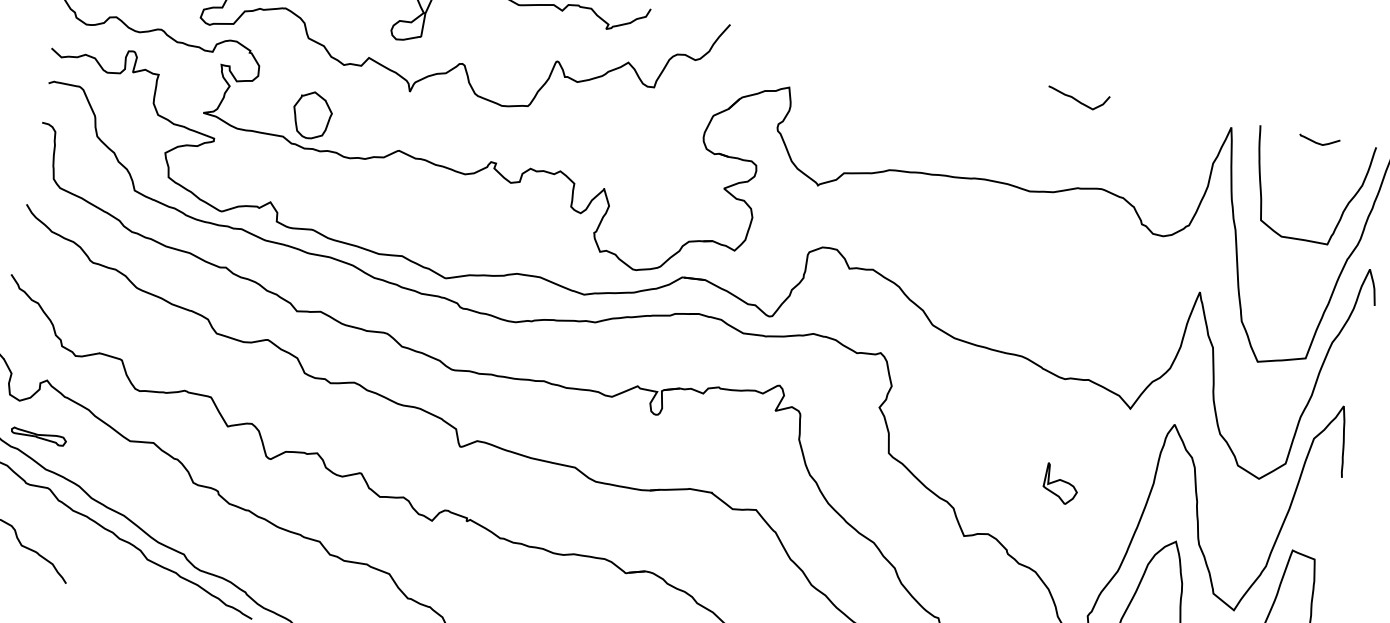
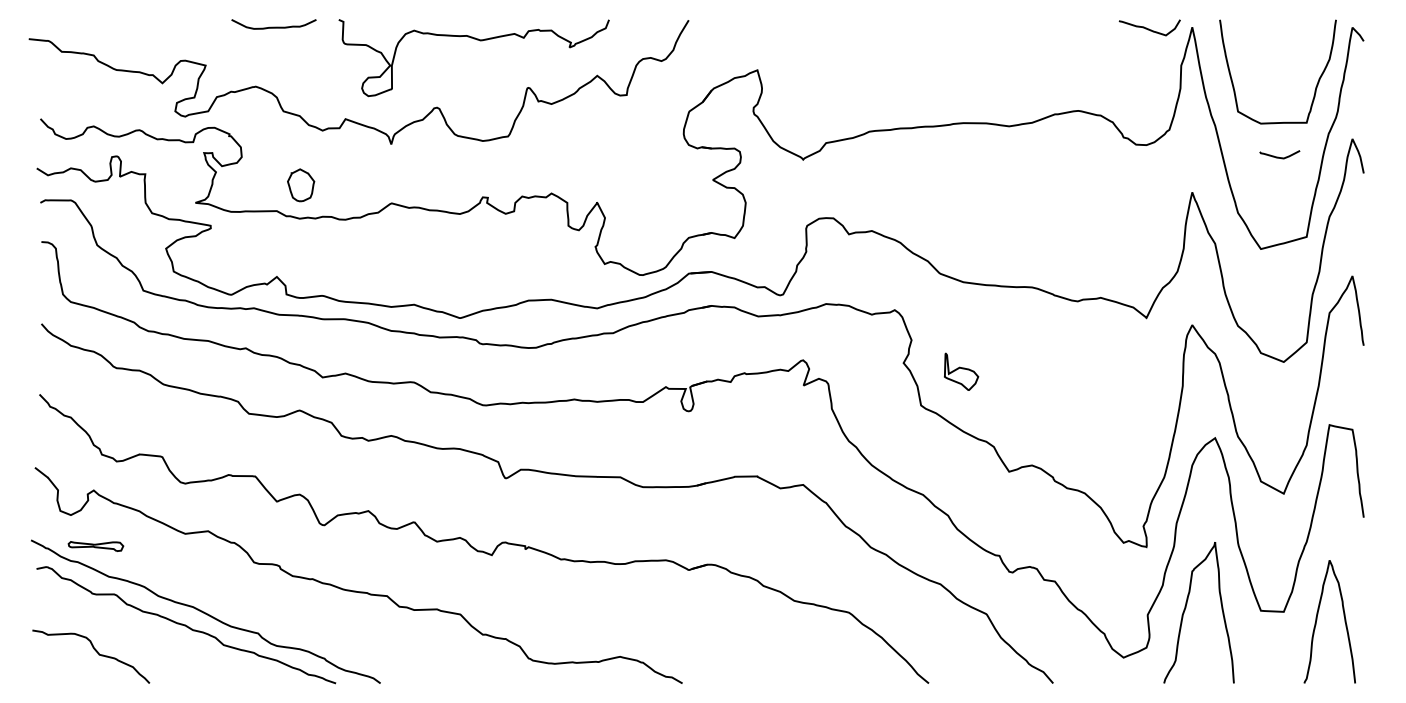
curve: (1077, 99) -> (1149, 28), moved
part: (311, 115) -> (300, 185), size x0.7
curve: (1317, 142) -> (1278, 156), moved
part: (1061, 484) -> (961, 371), moved

